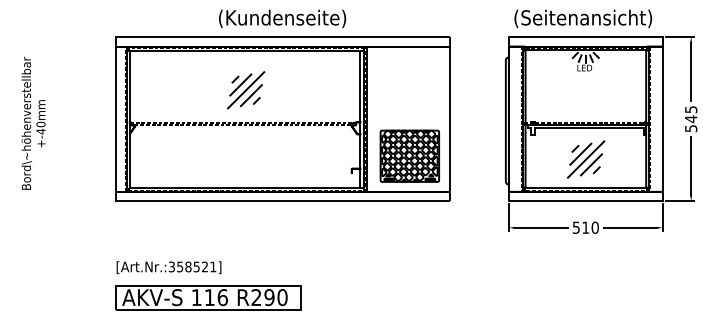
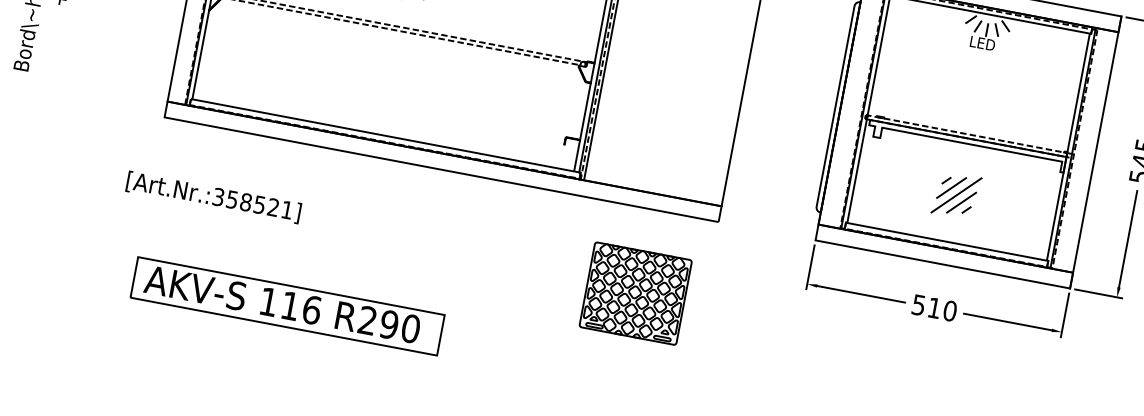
part: (409, 155) -> (635, 292), moved
part: (586, 159) -> (957, 195), size x0.7
text: (168, 267) -> (212, 197), moved

